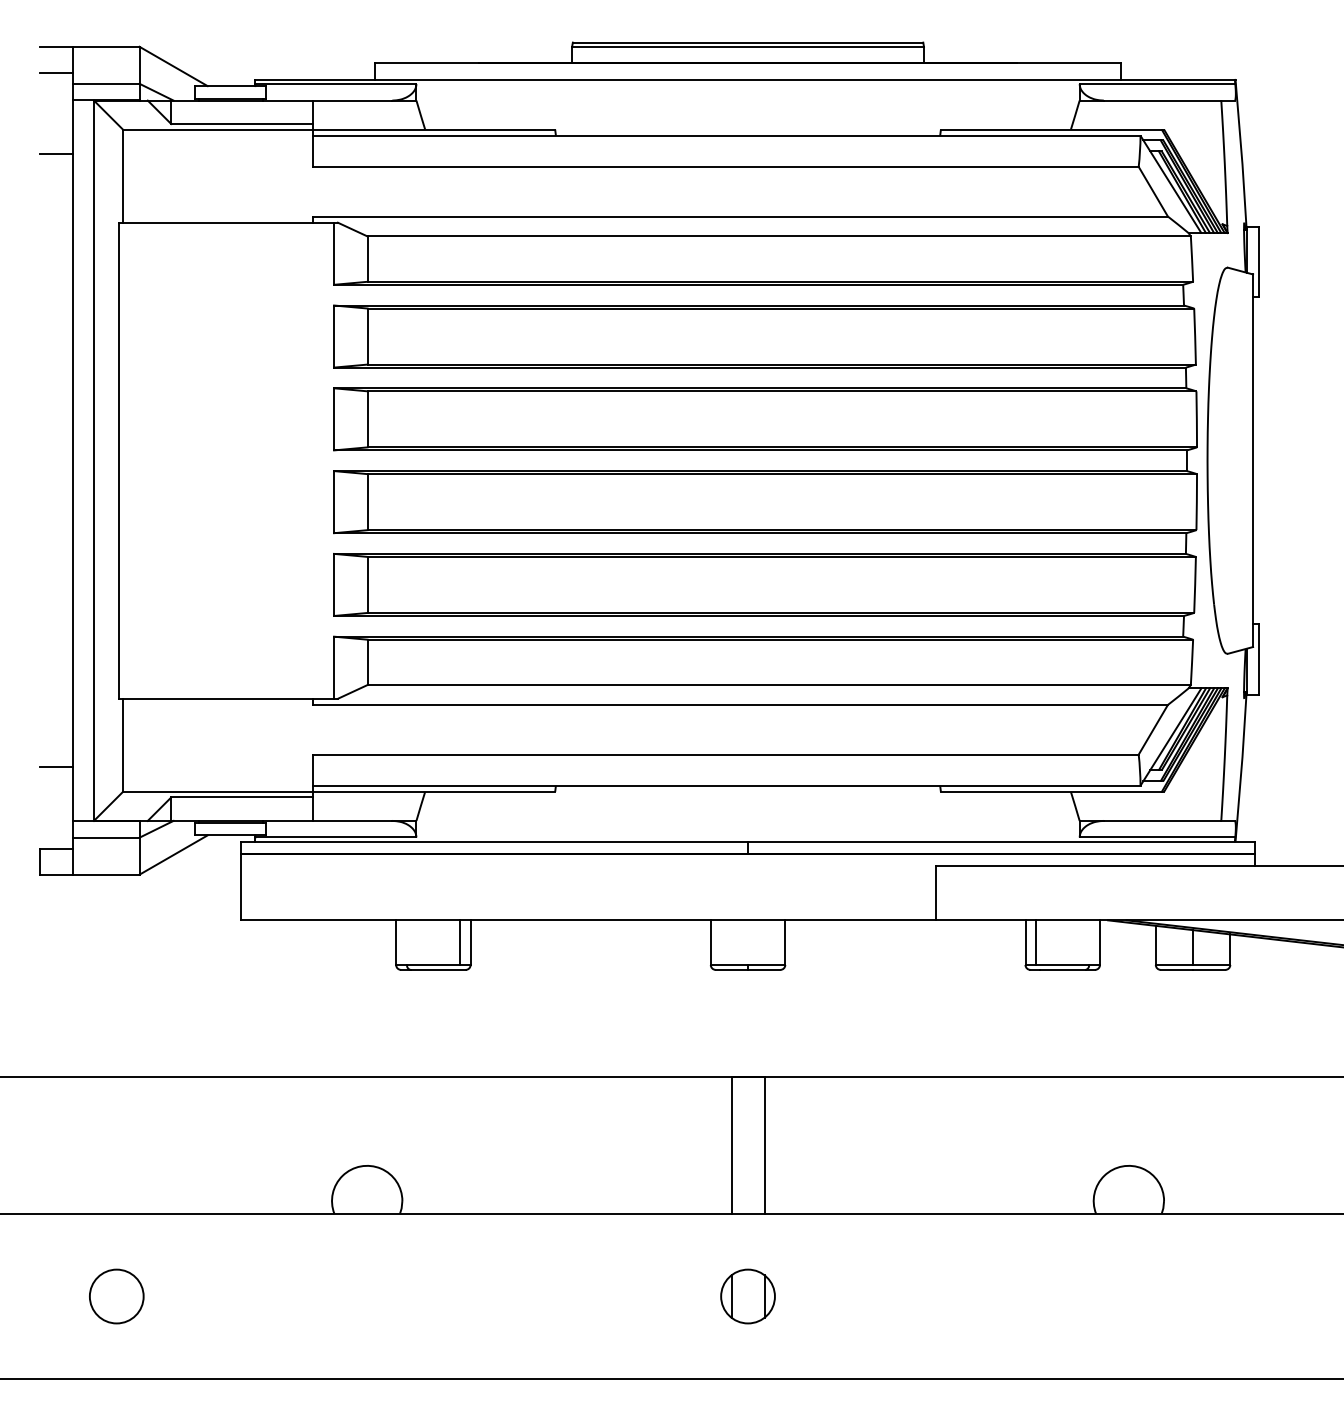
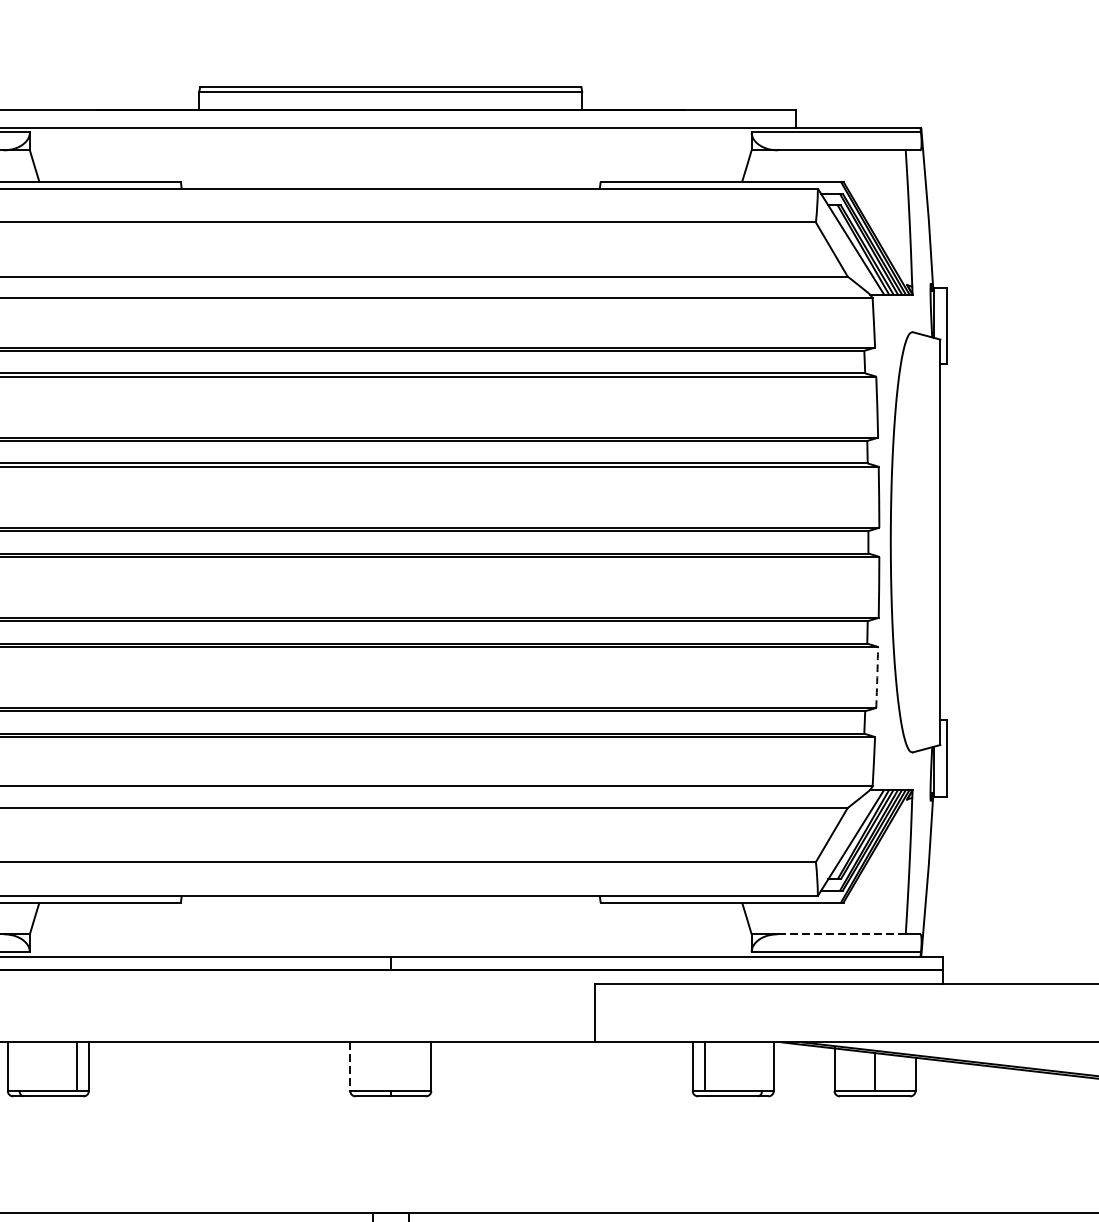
arc: (1195, 584) -> (877, 676), solid -> dashed
line: (1162, 820) -> (841, 933), solid -> dashed
line: (710, 943) -> (349, 1067), solid -> dashed

